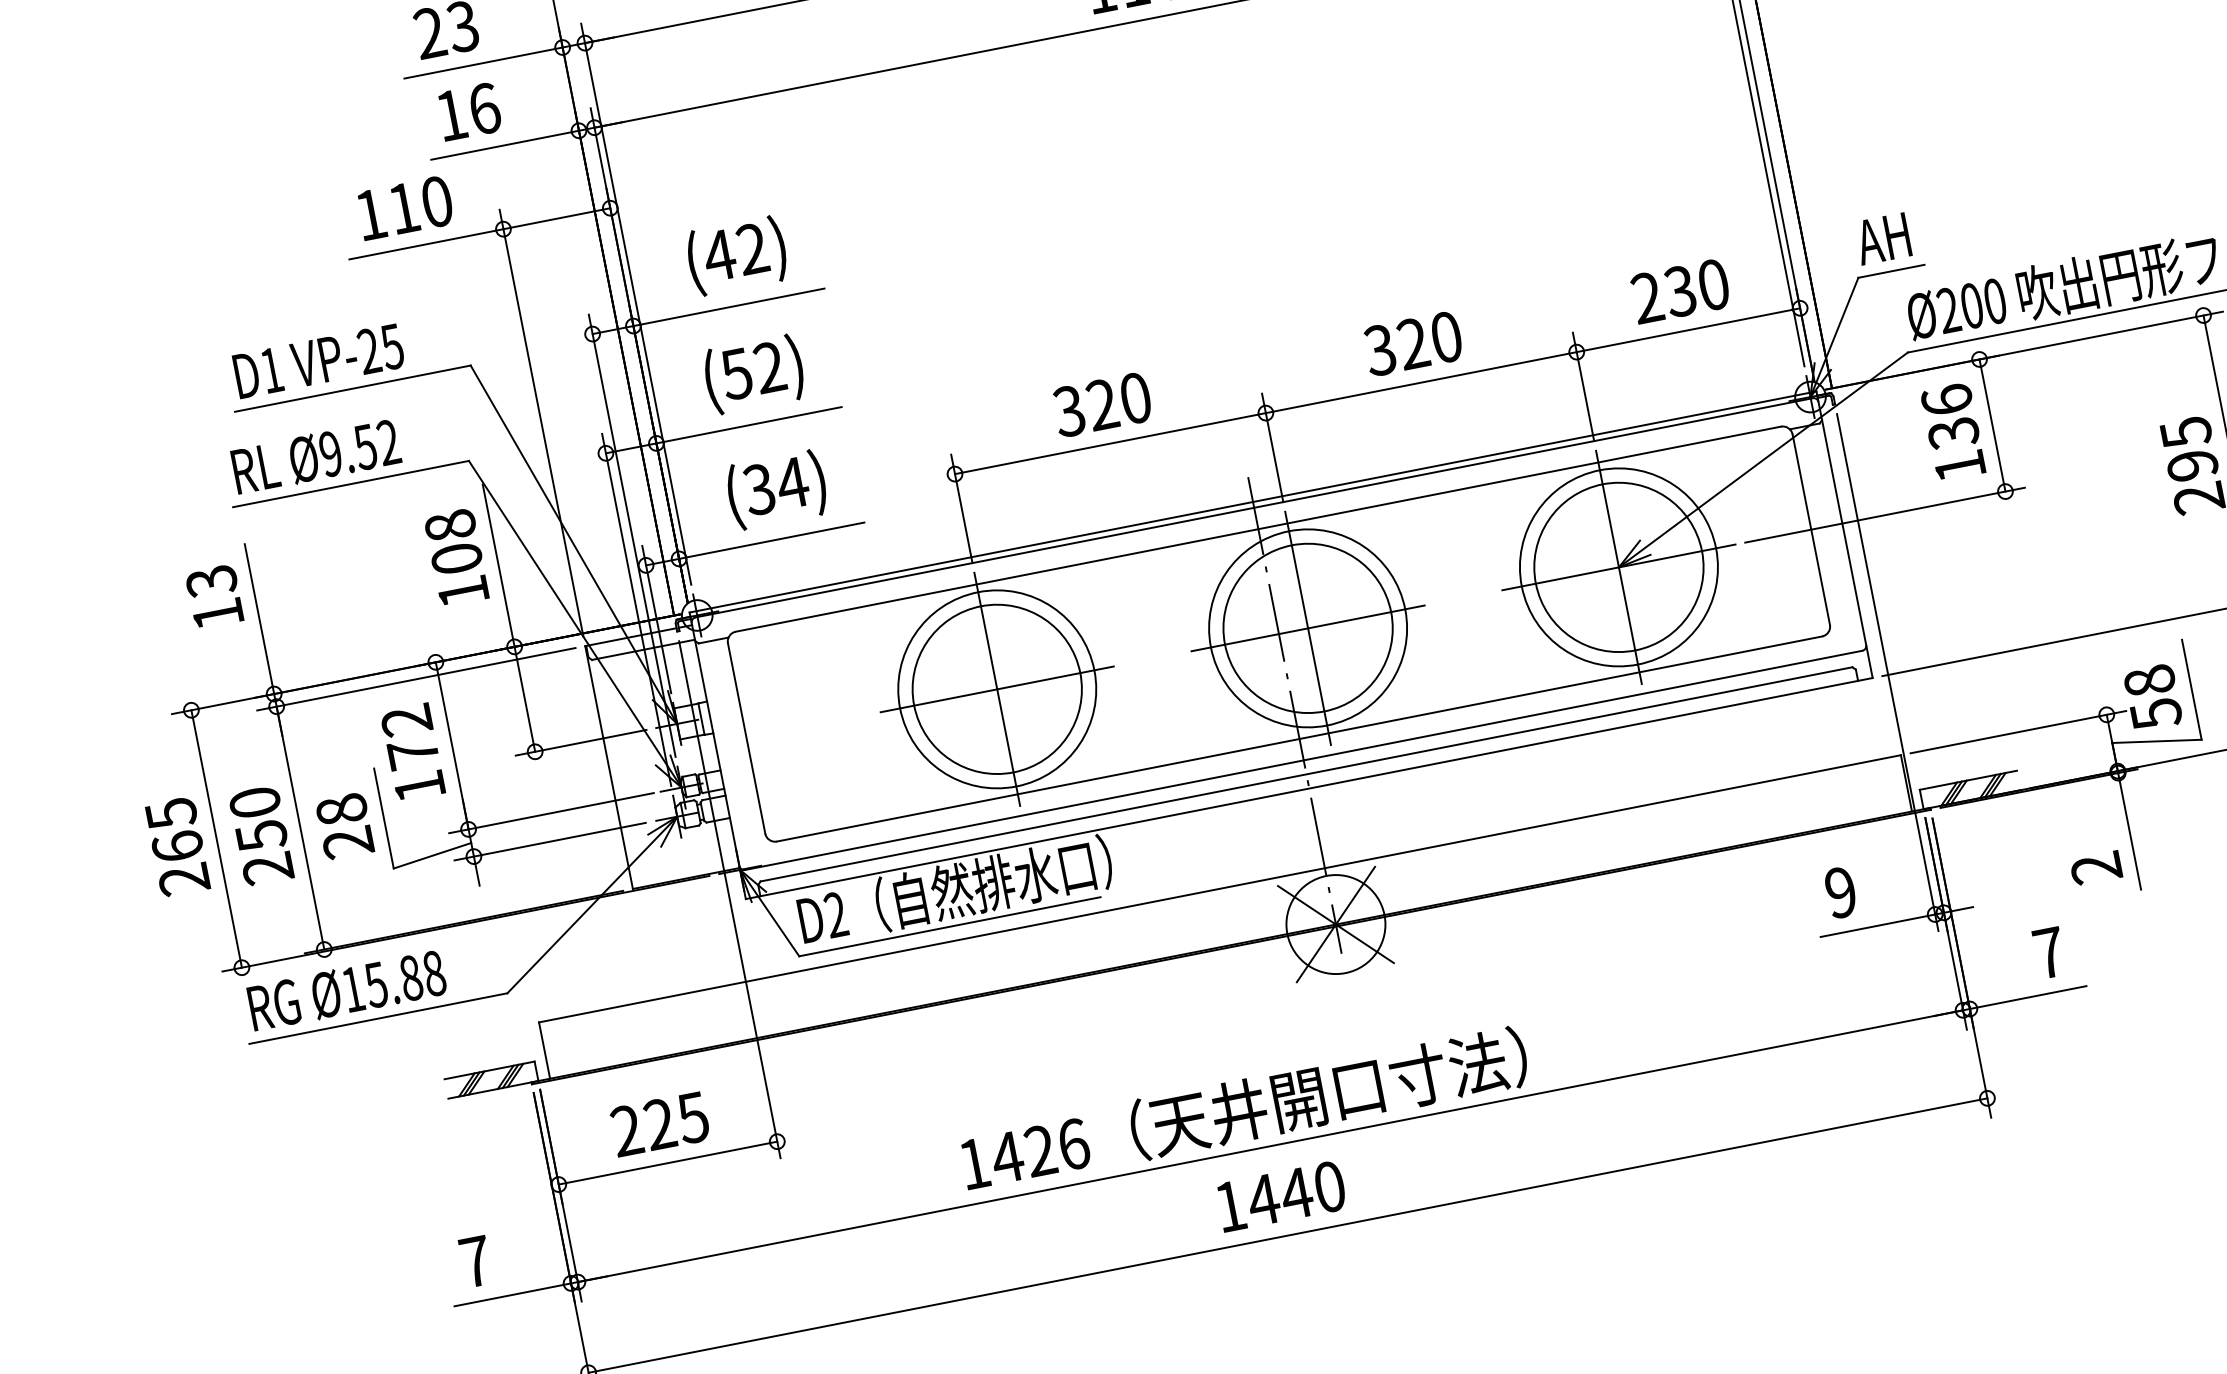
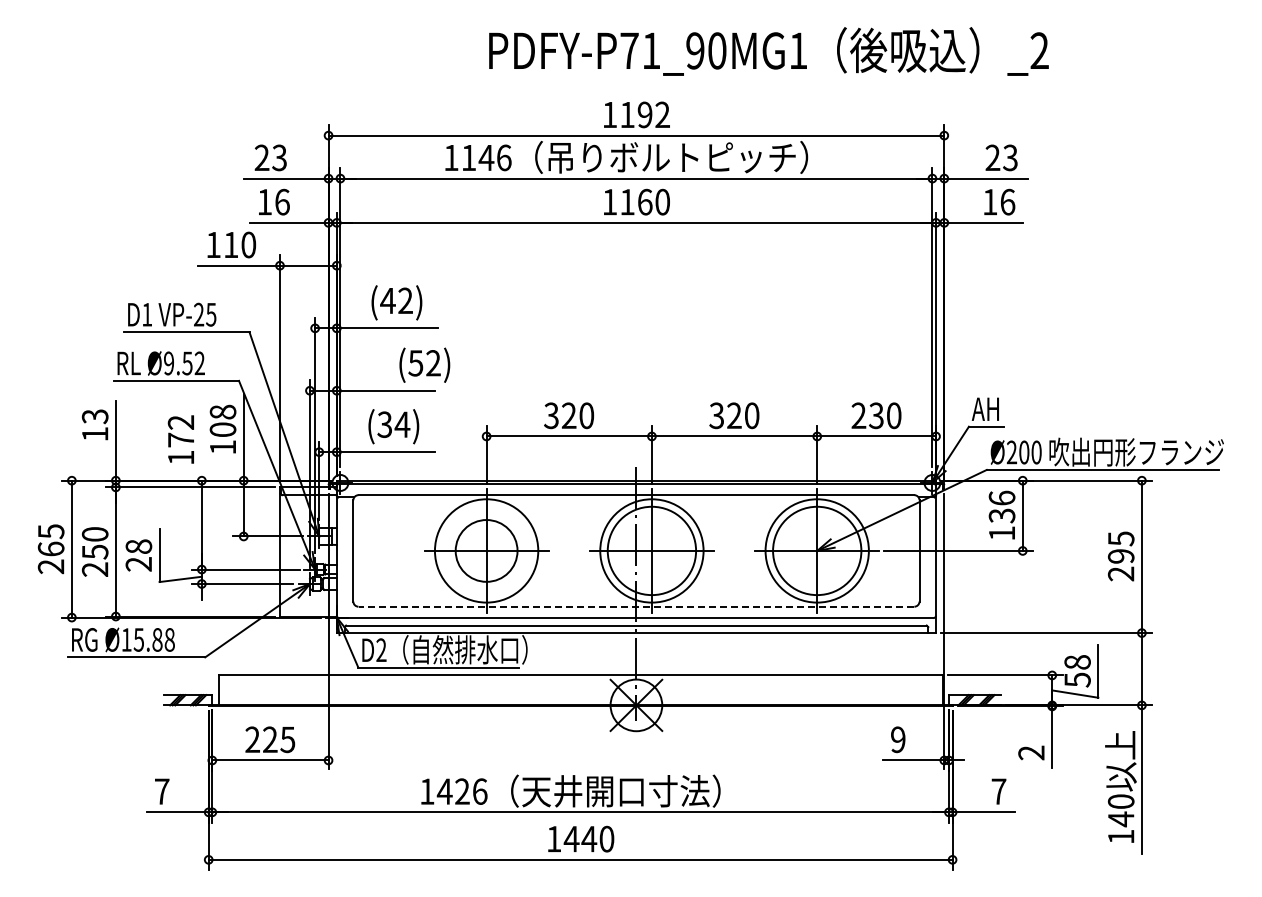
text: (753, 373) -> (424, 364), moved
circle: (996, 688) -> (486, 550), size x0.7
line: (1299, 738) -> (636, 606), solid -> dashed
text: (411, 752) -> (180, 439), moved

